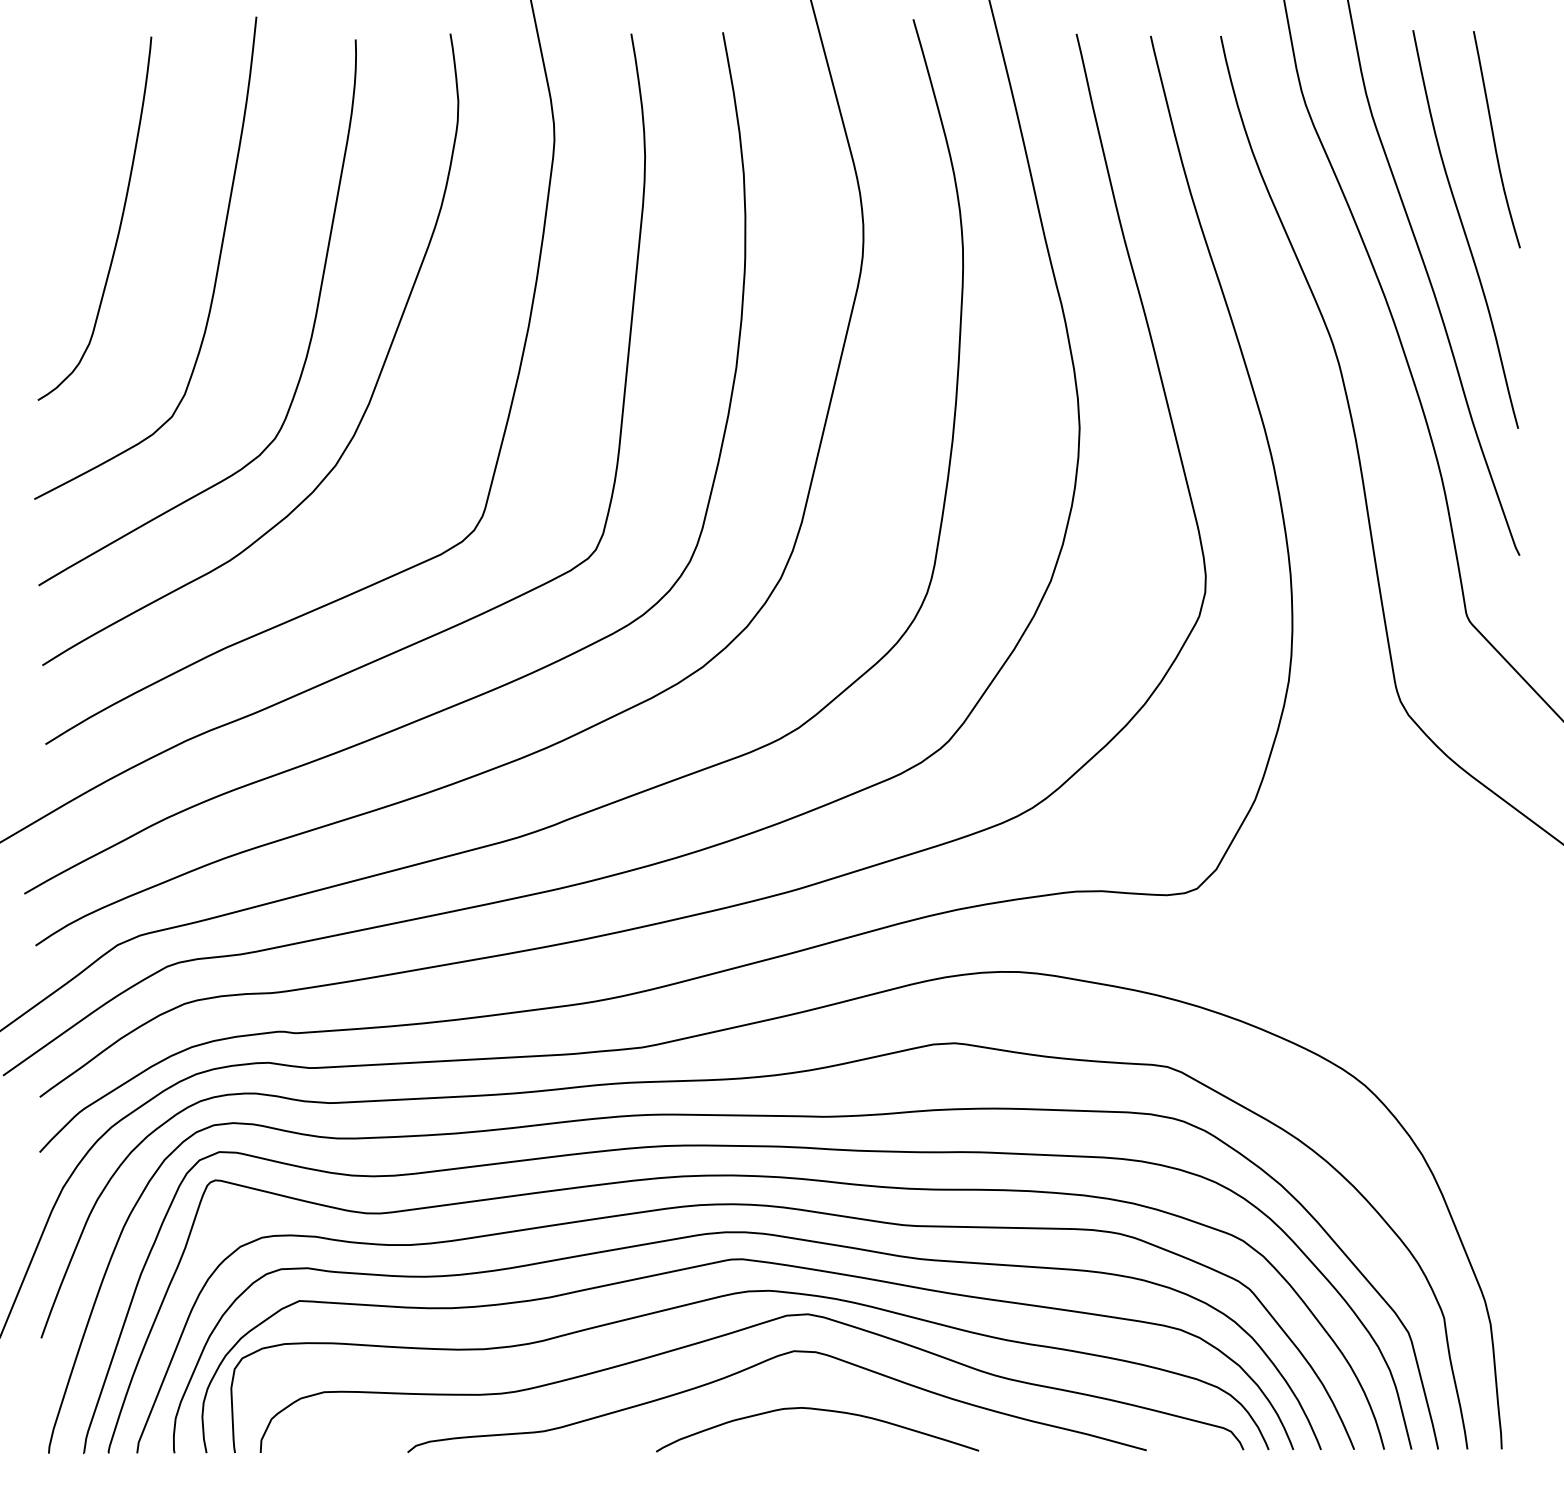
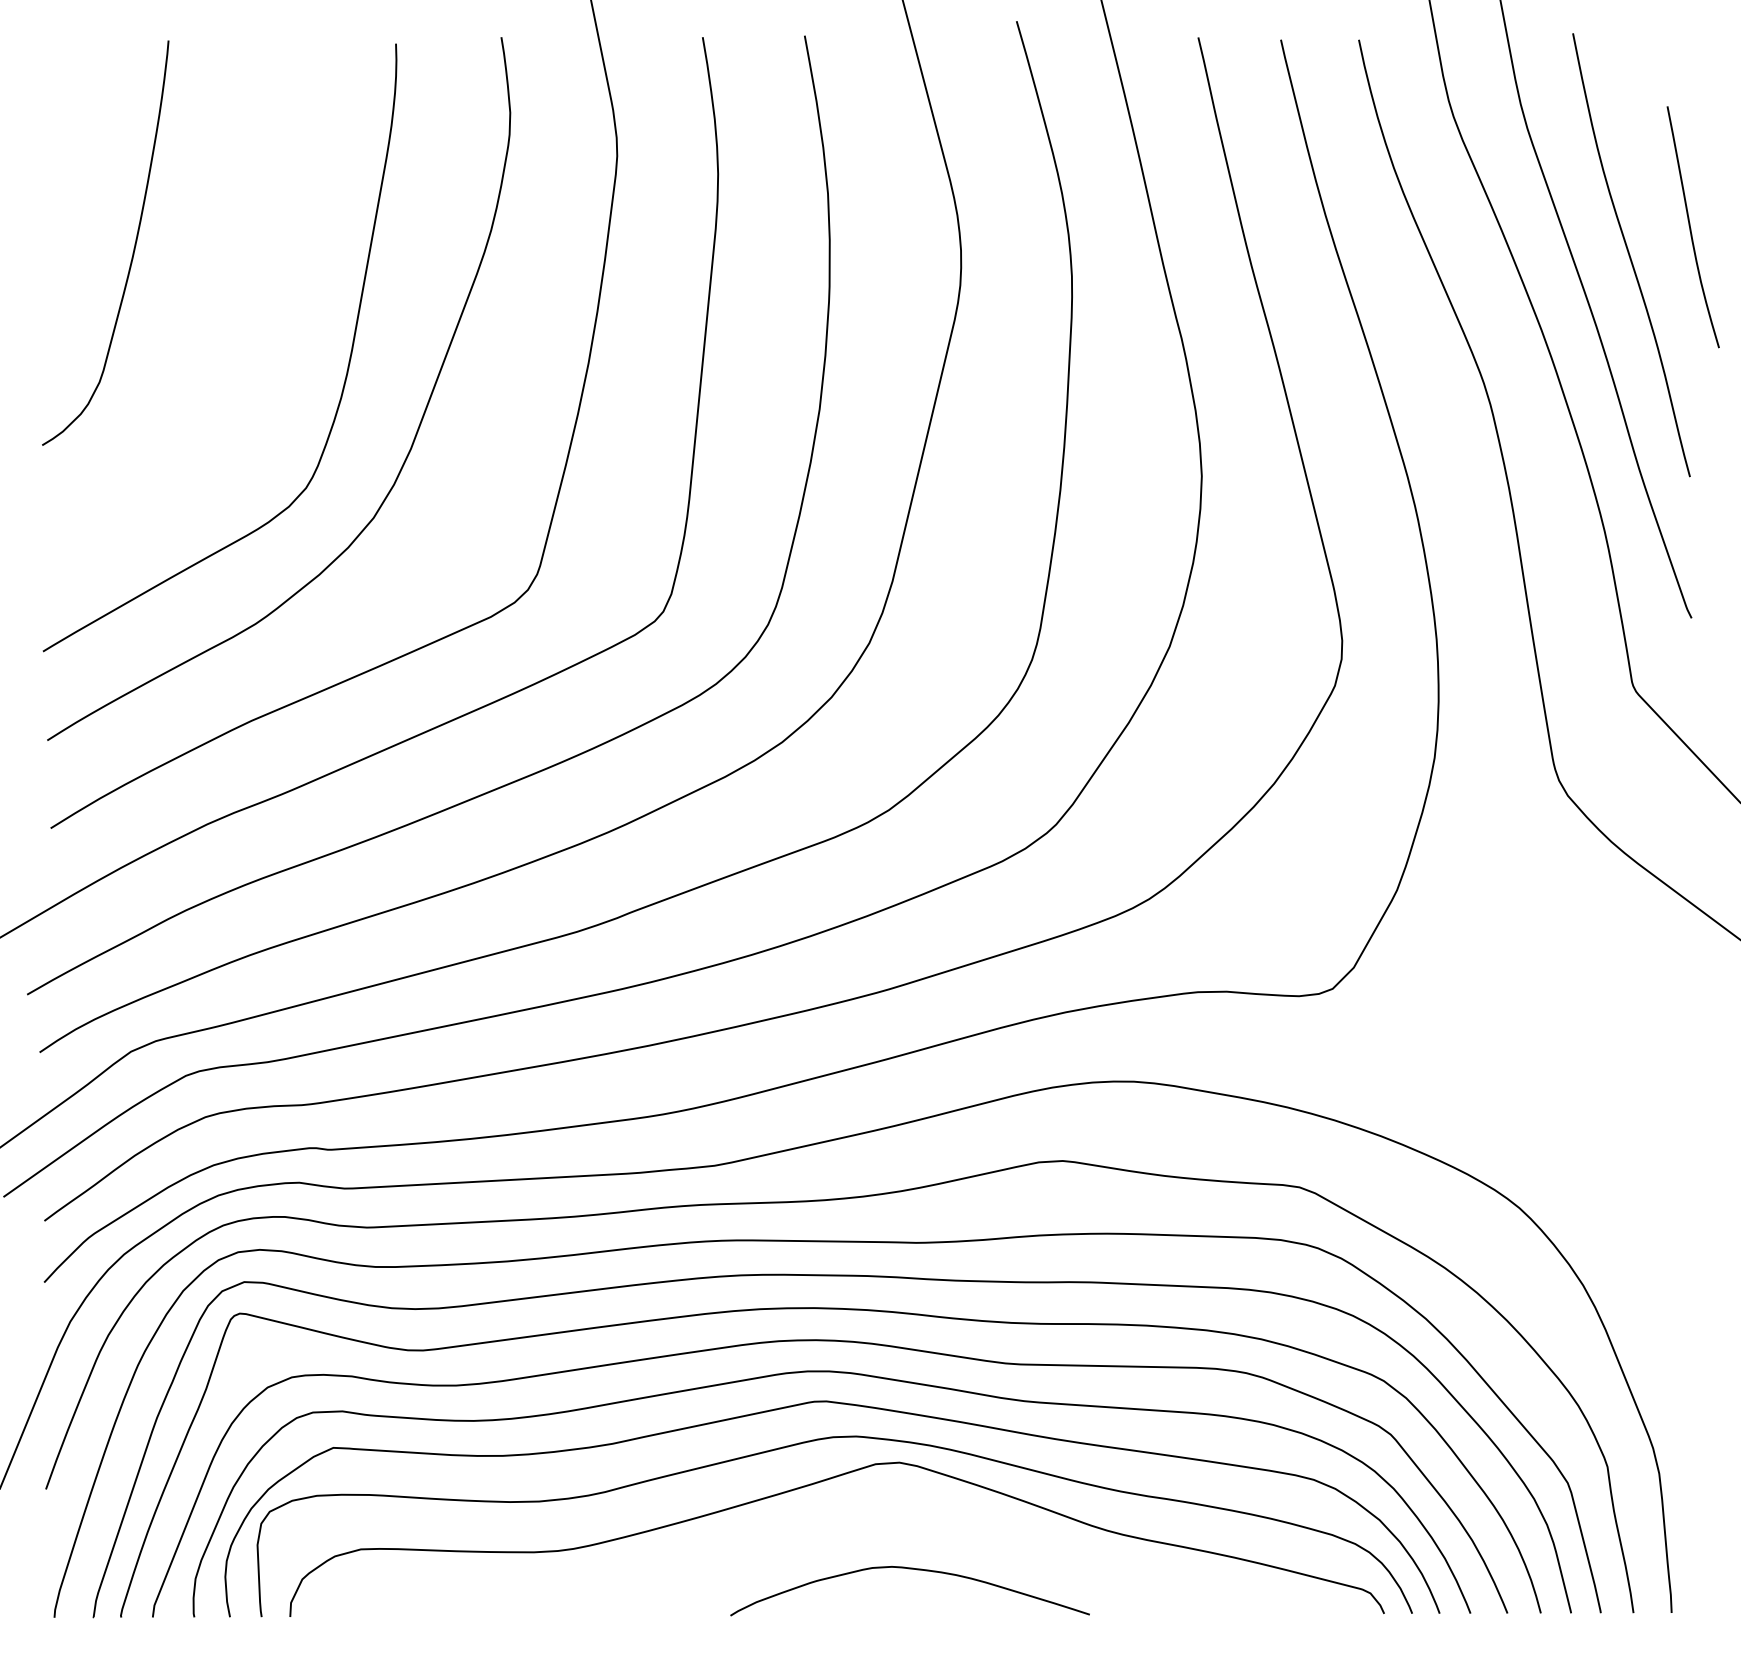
curve: (1495, 140) -> (1691, 228), moved
curve: (216, 272) -> (240, 303), removed
curve: (760, 1364) -> (846, 1518), removed

